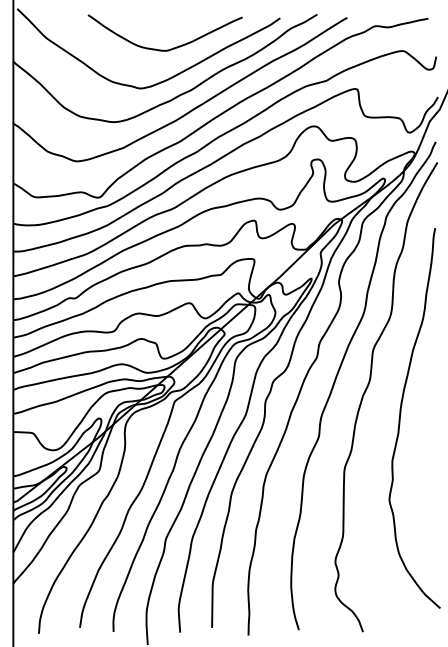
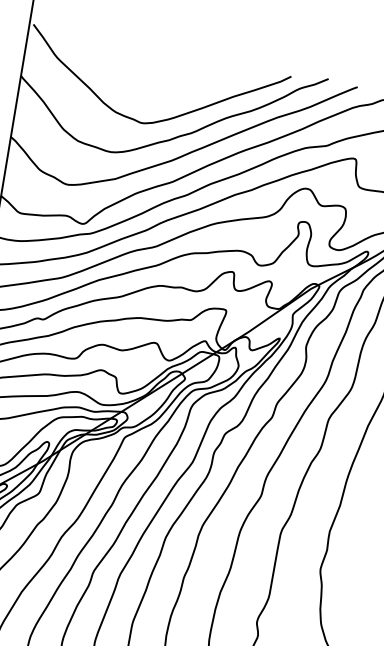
curve: (163, 49) -> (171, 88), removed

